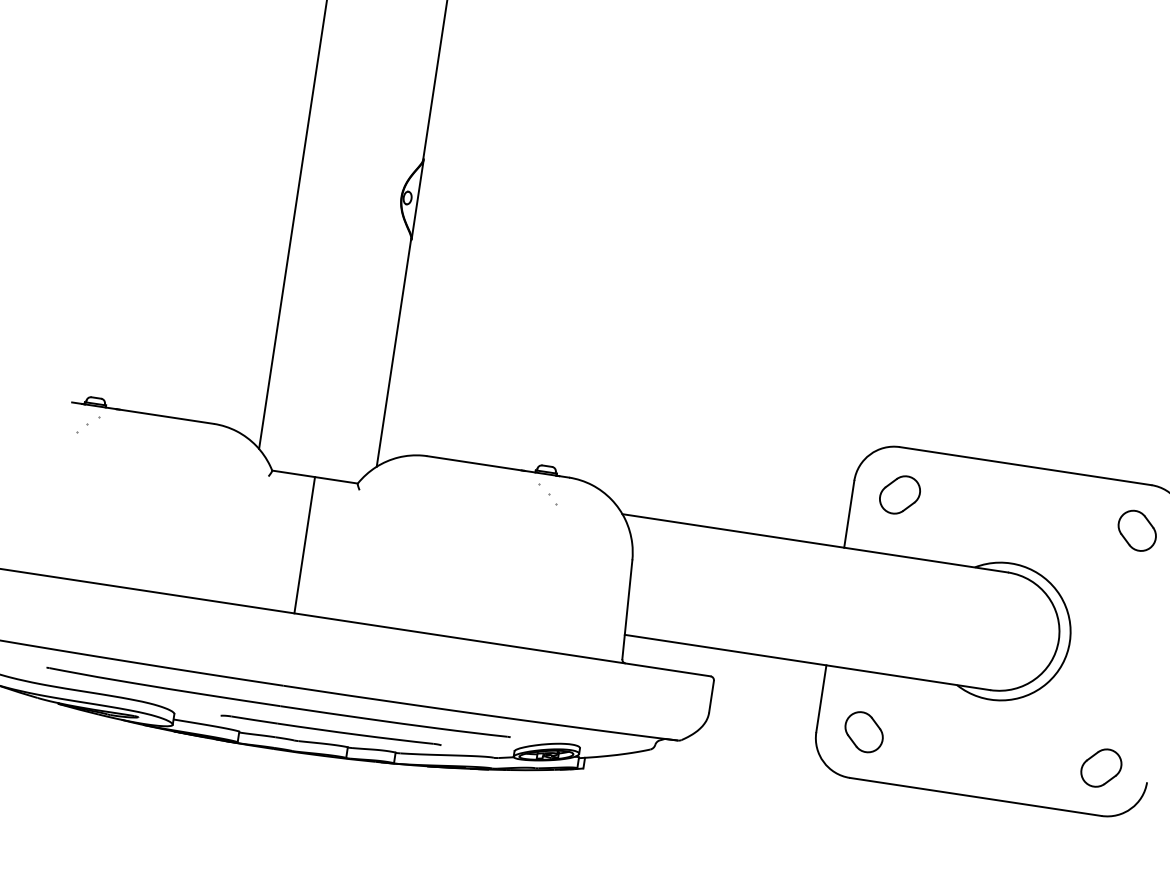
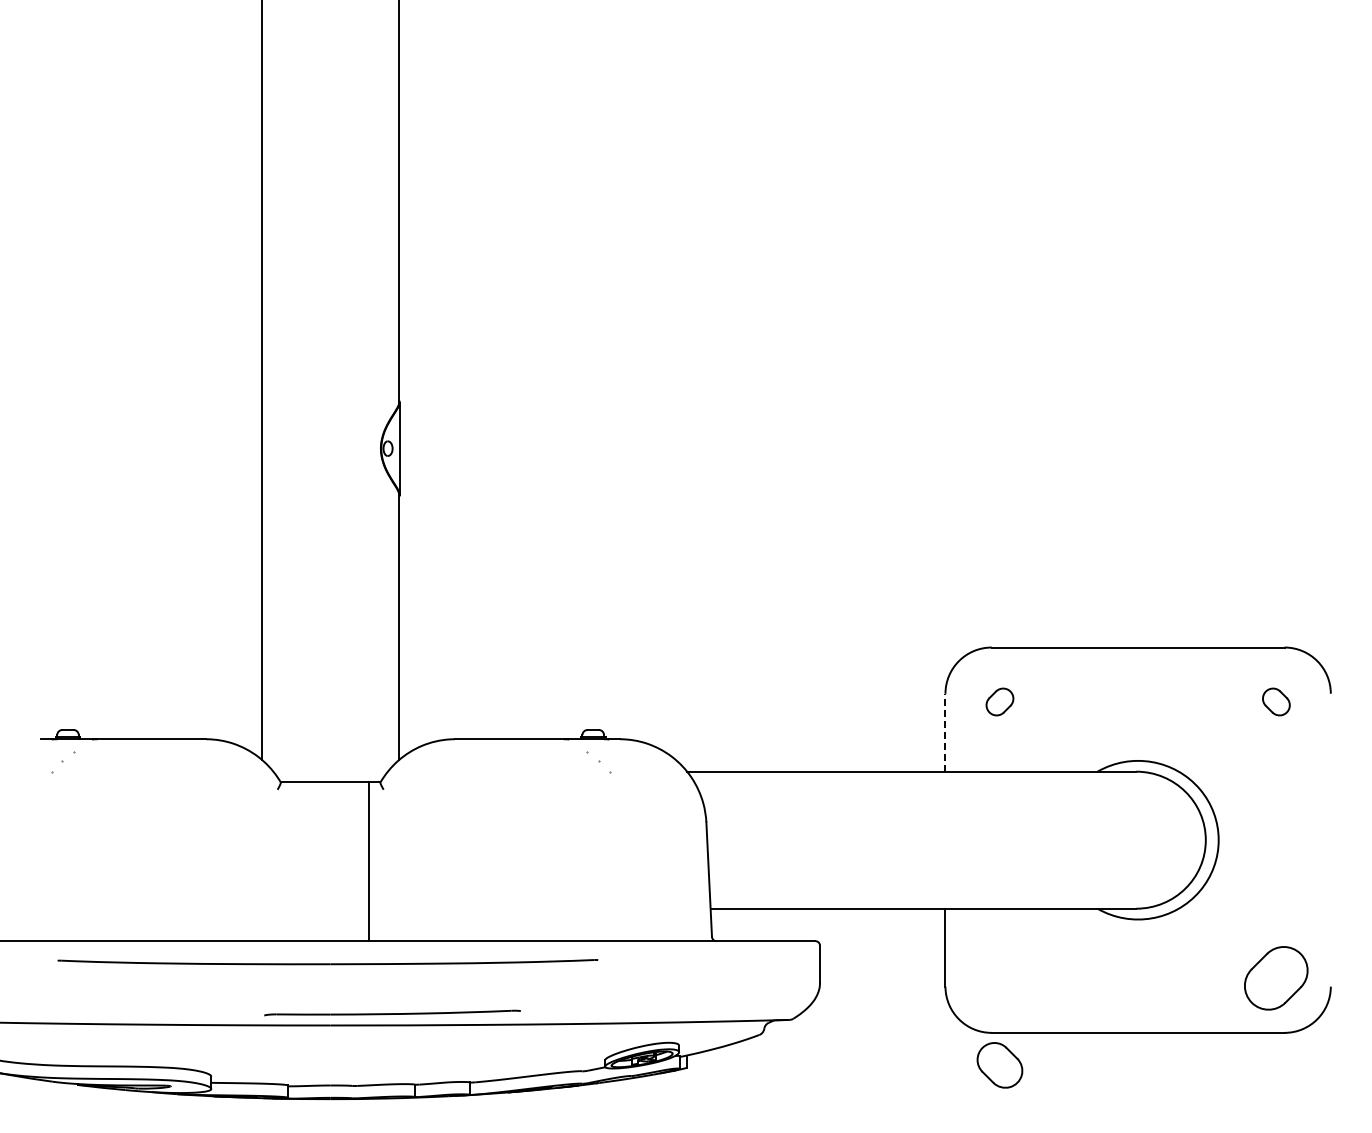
part: (899, 494) -> (999, 701), size x0.6
line: (849, 514) -> (945, 732), solid -> dashed
part: (1137, 530) -> (1276, 701), size x0.6
line: (304, 544) -> (368, 861), moved
part: (277, 704) -> (327, 962), moved
part: (331, 729) -> (392, 1012), moved
part: (863, 732) -> (999, 1065), moved
part: (1101, 768) -> (1276, 978), size x1.4

